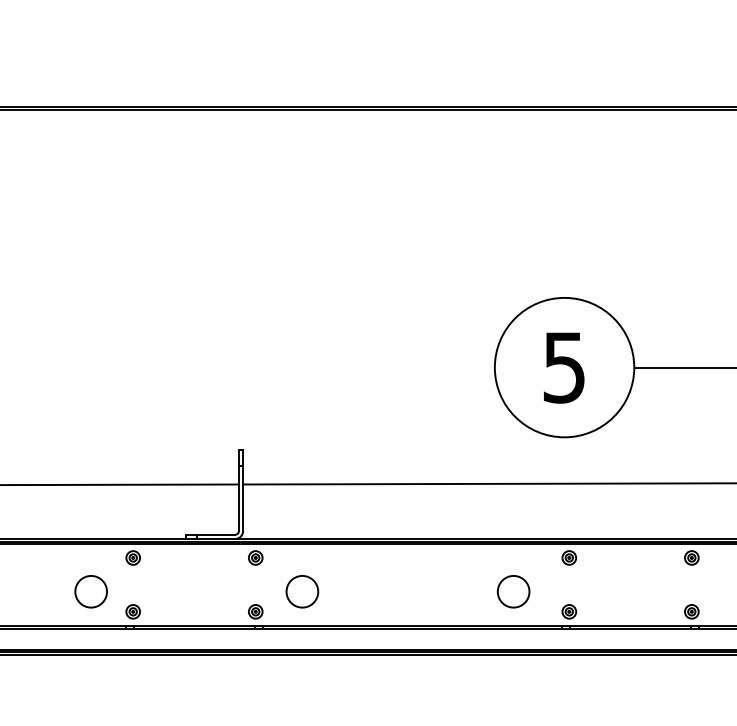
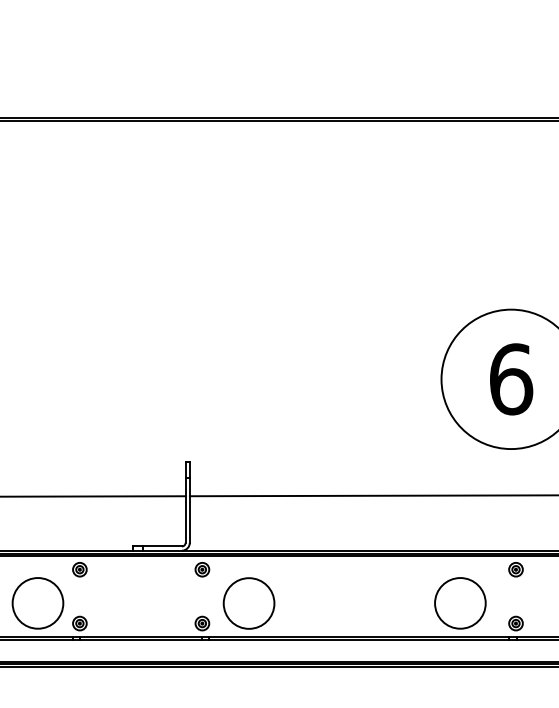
text: (564, 367) -> (511, 379), 5 -> 6
circle: (90, 591) -> (37, 603), size x1.6
circle: (302, 591) -> (249, 603), size x1.6
circle: (513, 591) -> (460, 603), size x1.6

